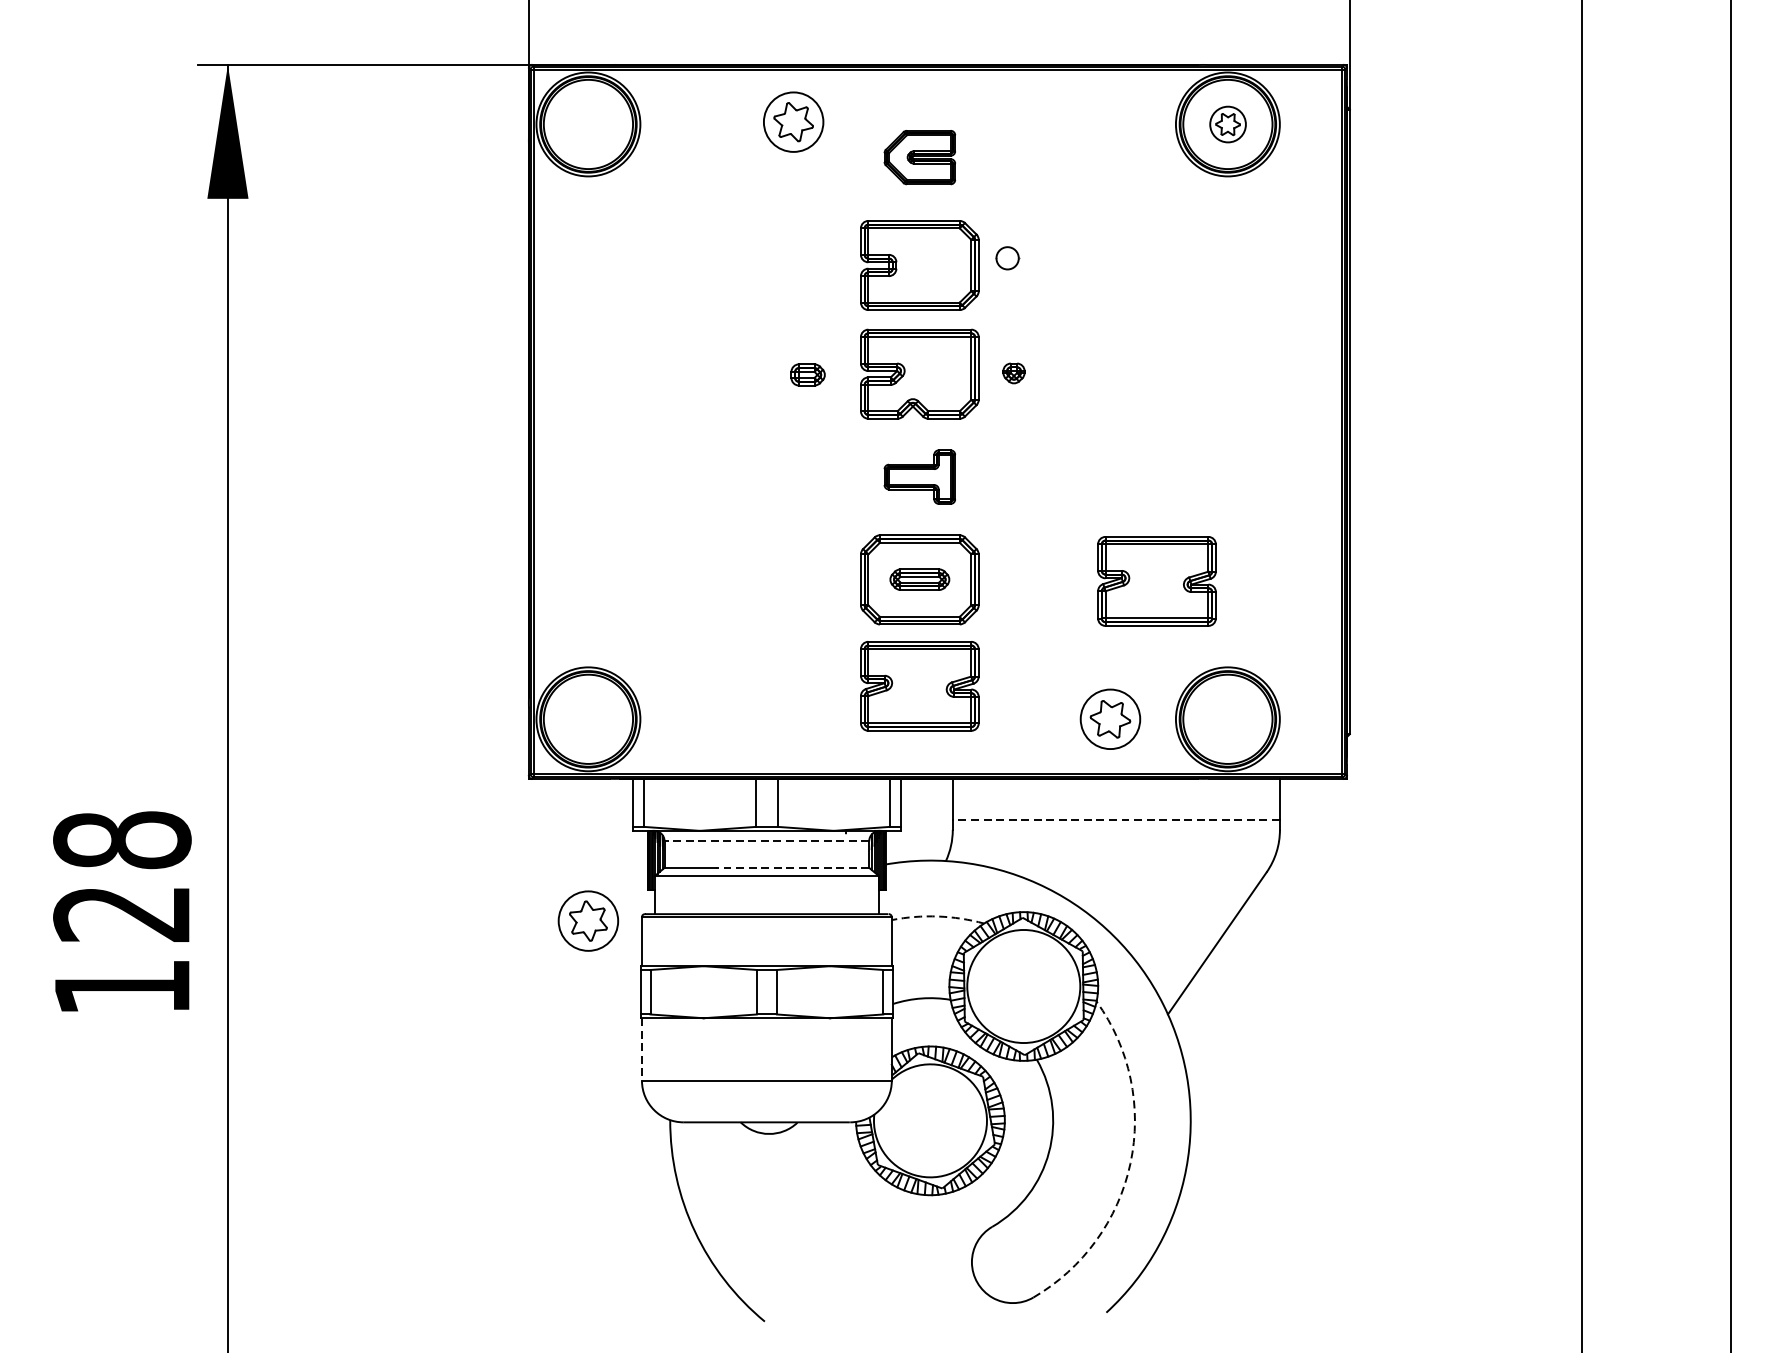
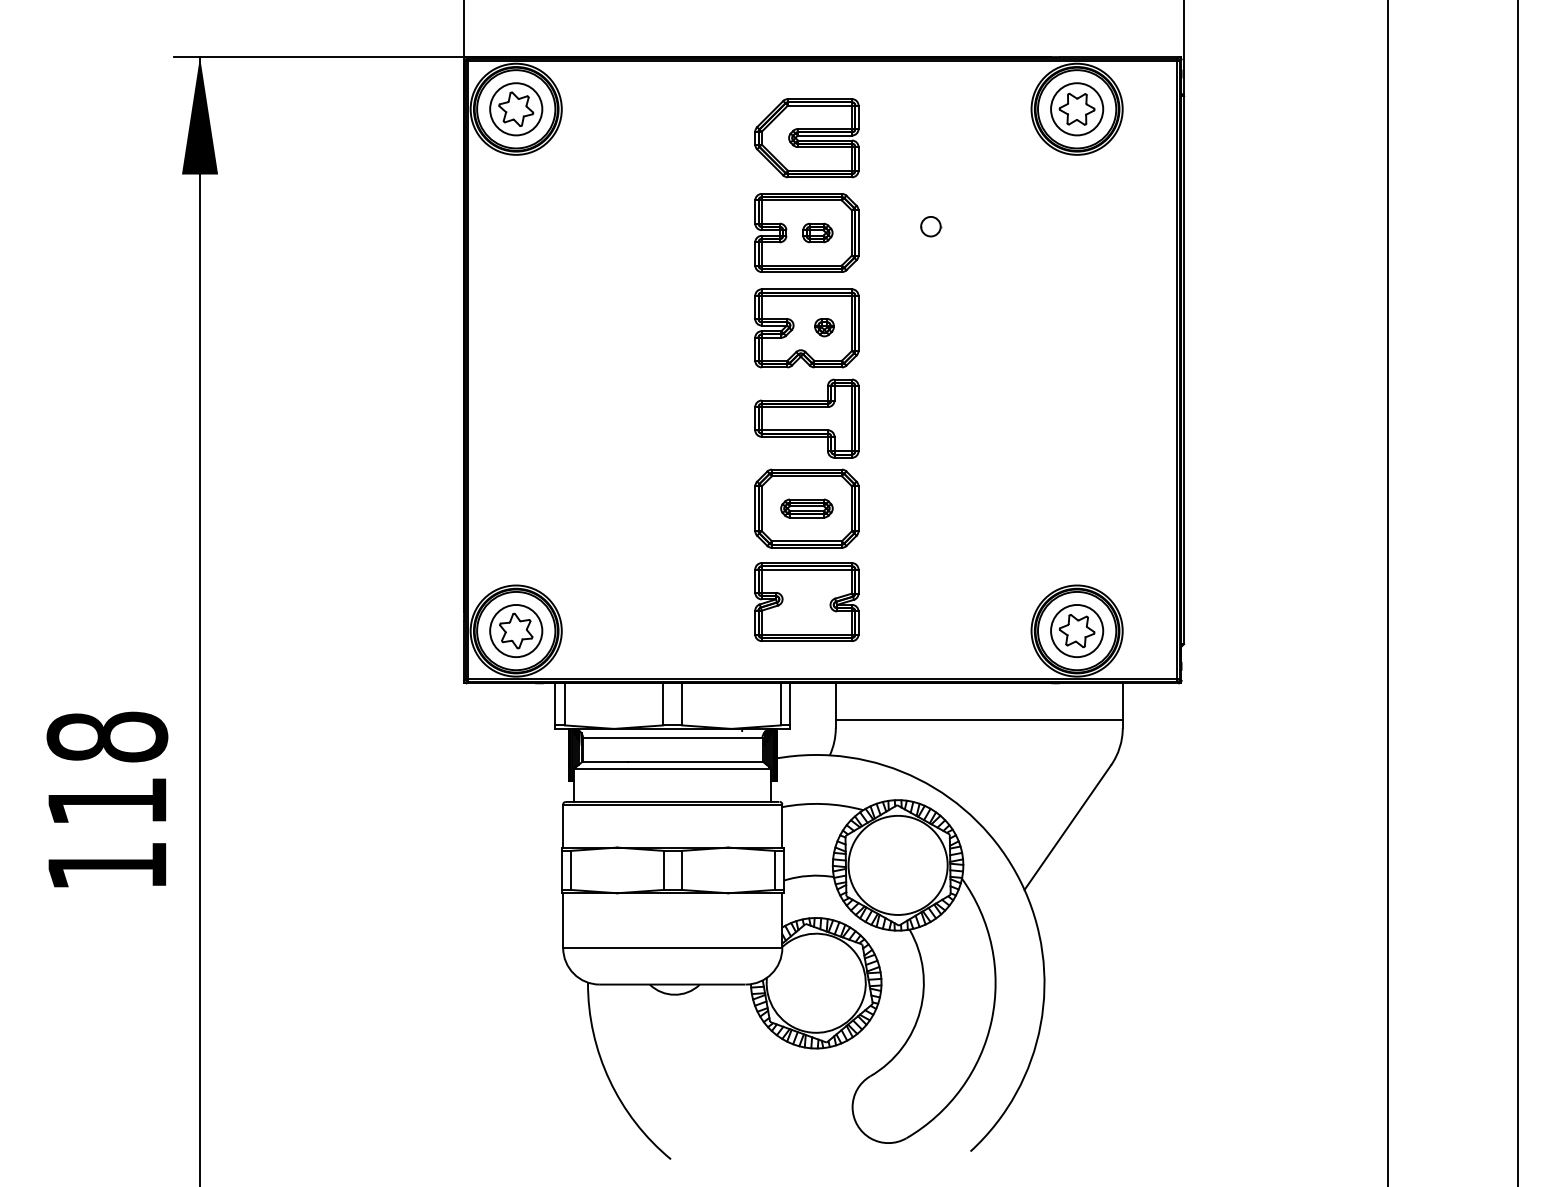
part: (793, 122) -> (516, 109), moved
part: (1228, 124) -> (1077, 109), size x1.67
part: (919, 157) -> (806, 138), size x1.67
part: (1008, 258) -> (931, 226), moved
part: (1013, 373) -> (824, 327), moved
part: (807, 374) -> (817, 232), moved
part: (919, 476) -> (806, 418), size x1.67
part: (1156, 580) -> (1014, 509), removed
part: (1110, 718) -> (1077, 630), moved
line: (1115, 820) -> (978, 719), dashed -> solid
line: (766, 841) -> (672, 738), dashed -> solid
line: (791, 868) -> (694, 761), dashed -> solid
text: (121, 914) -> (106, 802), 128 -> 118
arc: (938, 917) -> (823, 804), dashed -> solid
part: (588, 920) -> (516, 630), moved
line: (642, 1050) -> (563, 921), dashed -> solid
arc: (1130, 1163) -> (991, 1020), dashed -> solid

